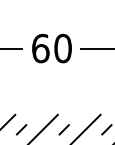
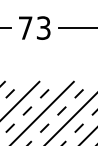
text: (51, 47) -> (34, 27), 60 -> 73

